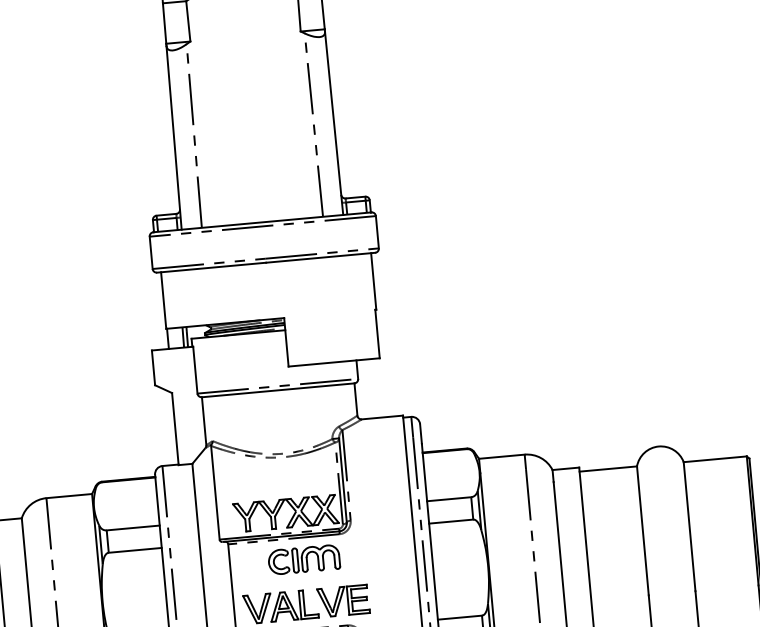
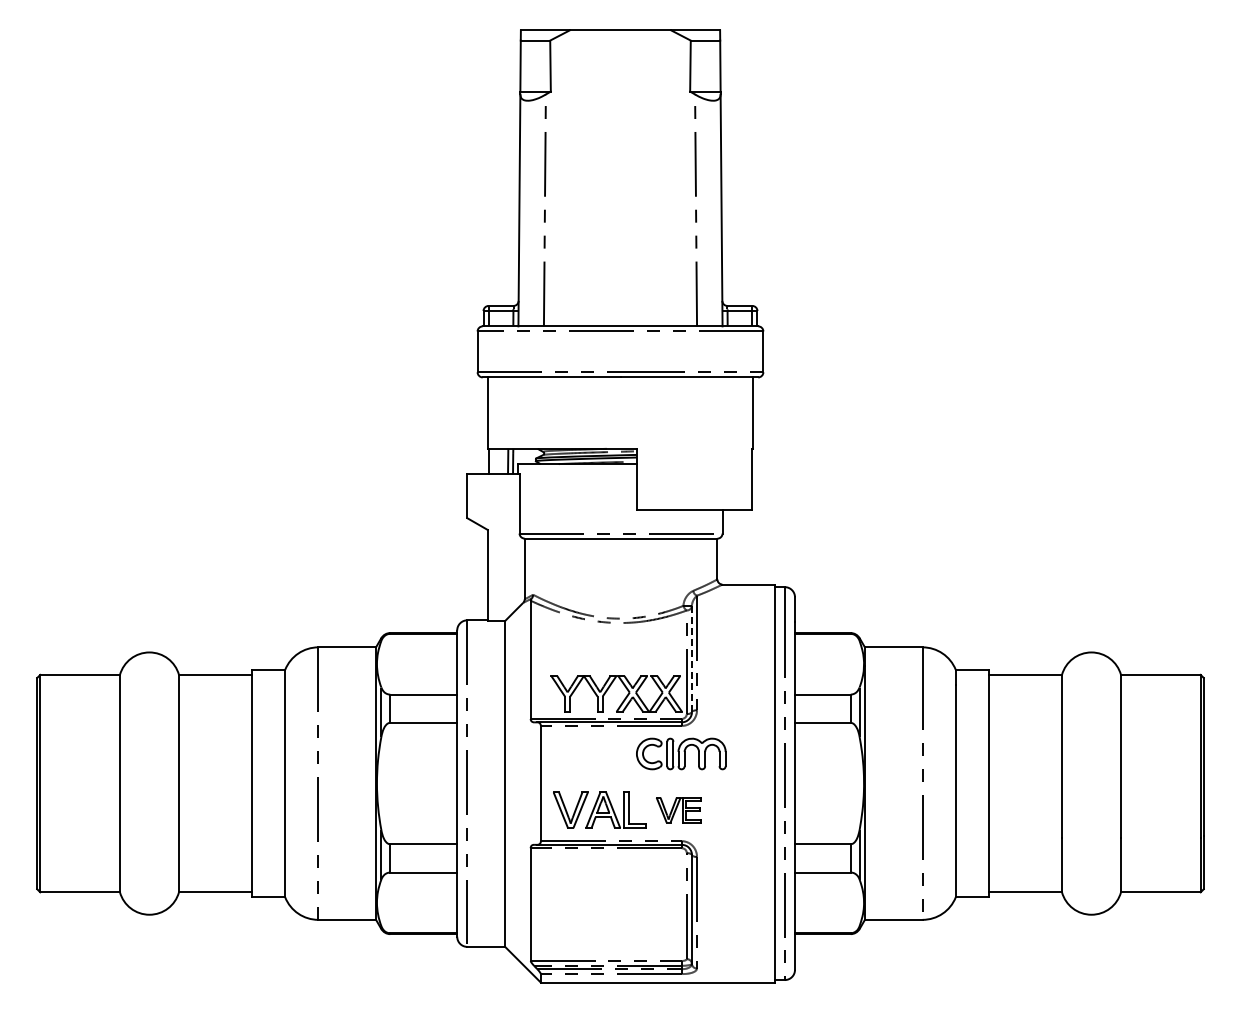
line: (342, 480) -> (691, 659), solid -> dashed
part: (304, 559) -> (681, 753), moved
part: (343, 600) -> (678, 809), size x0.7

